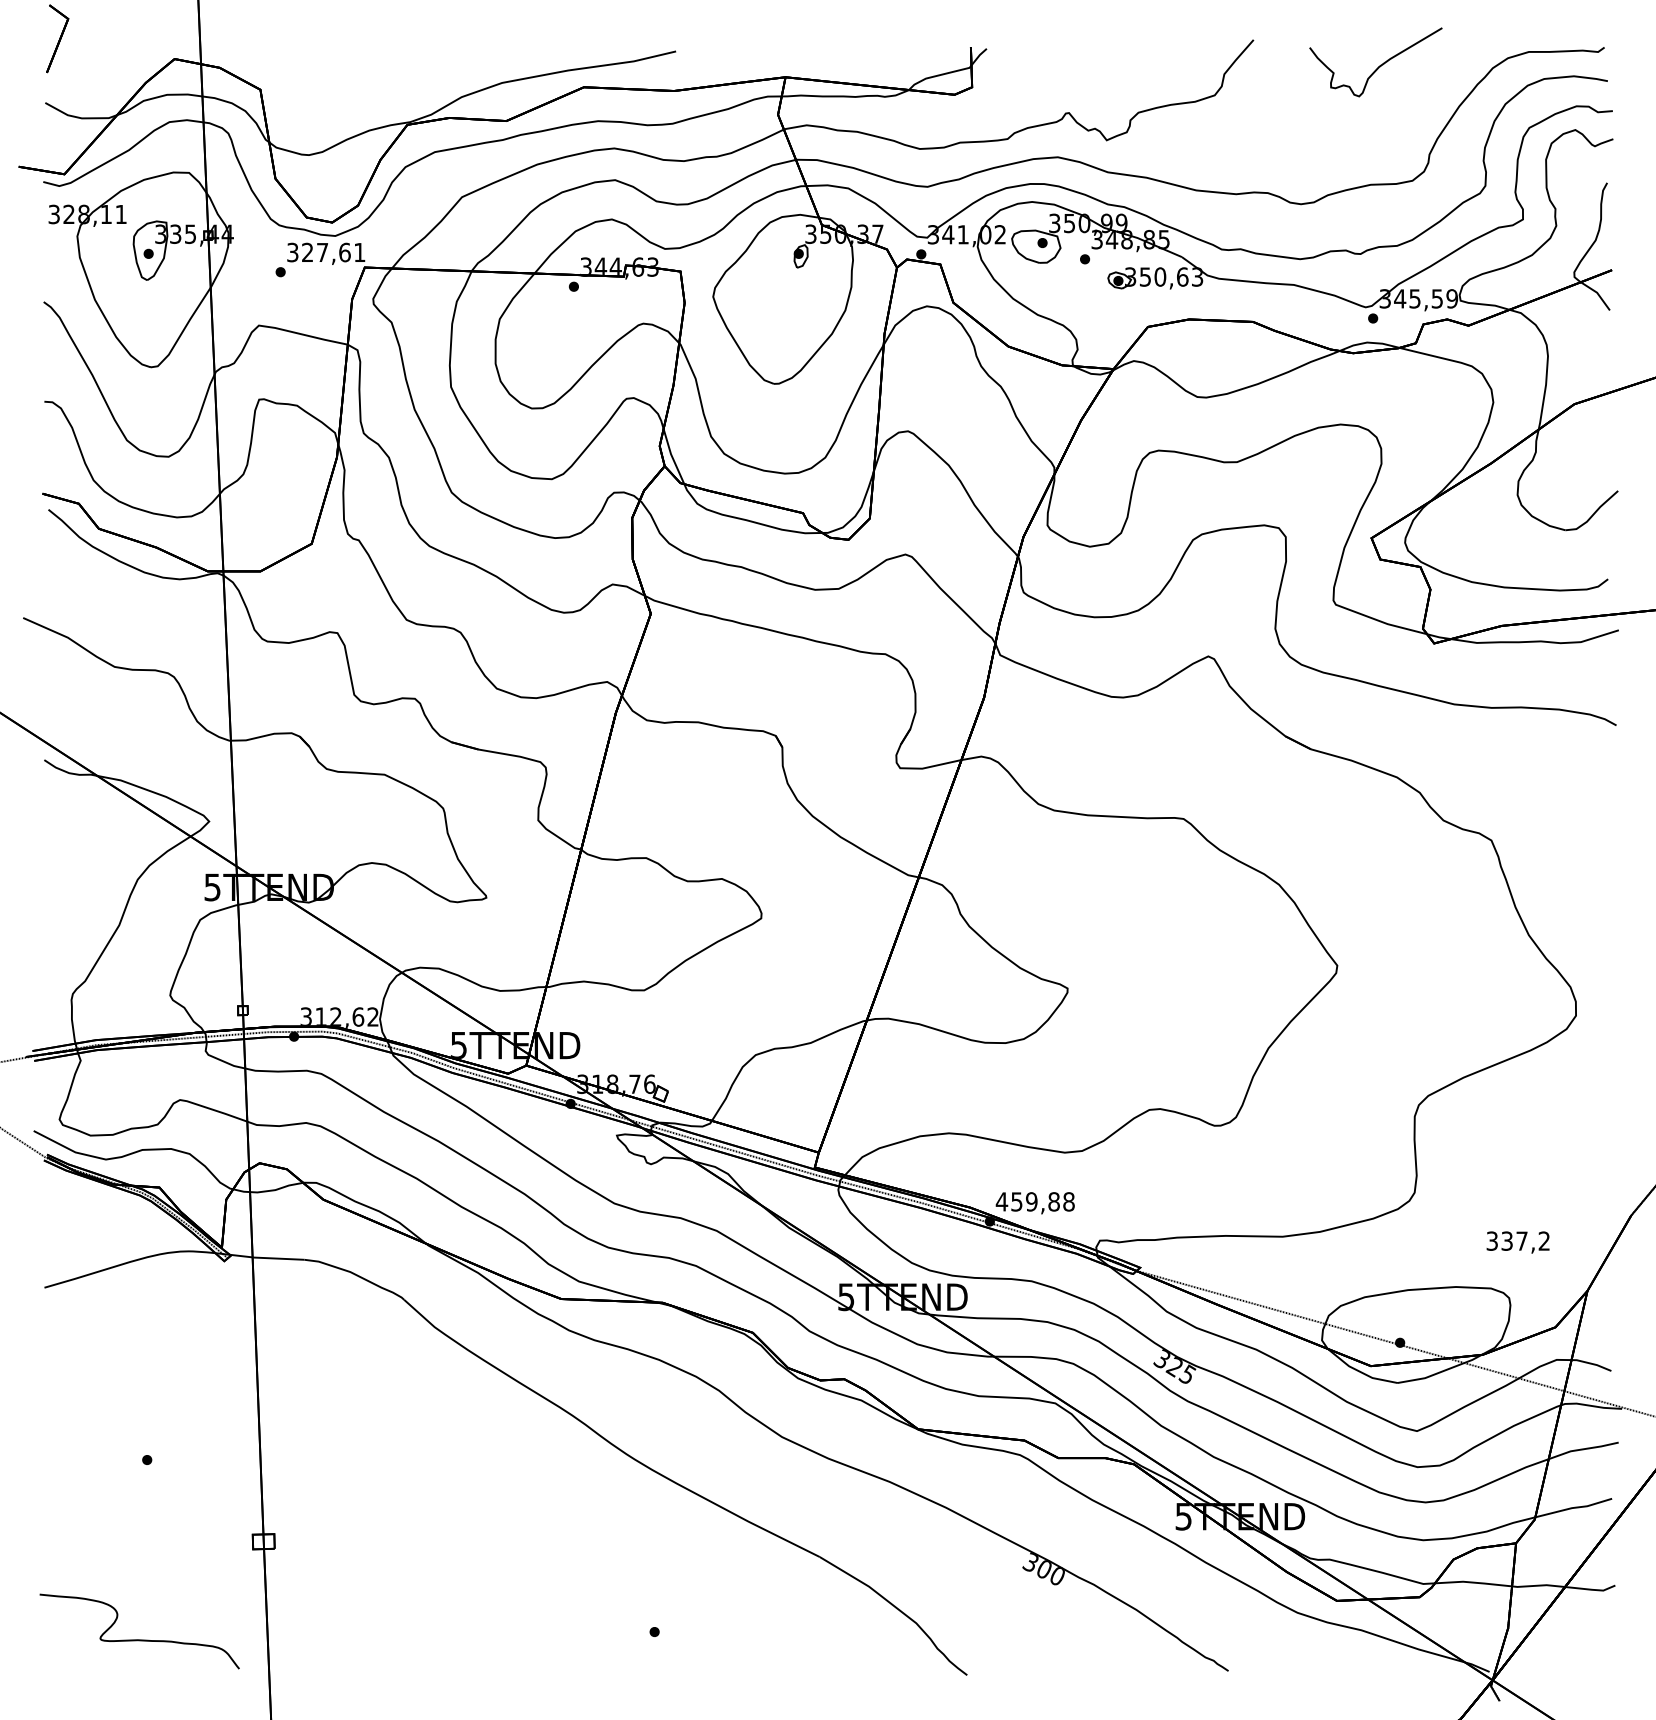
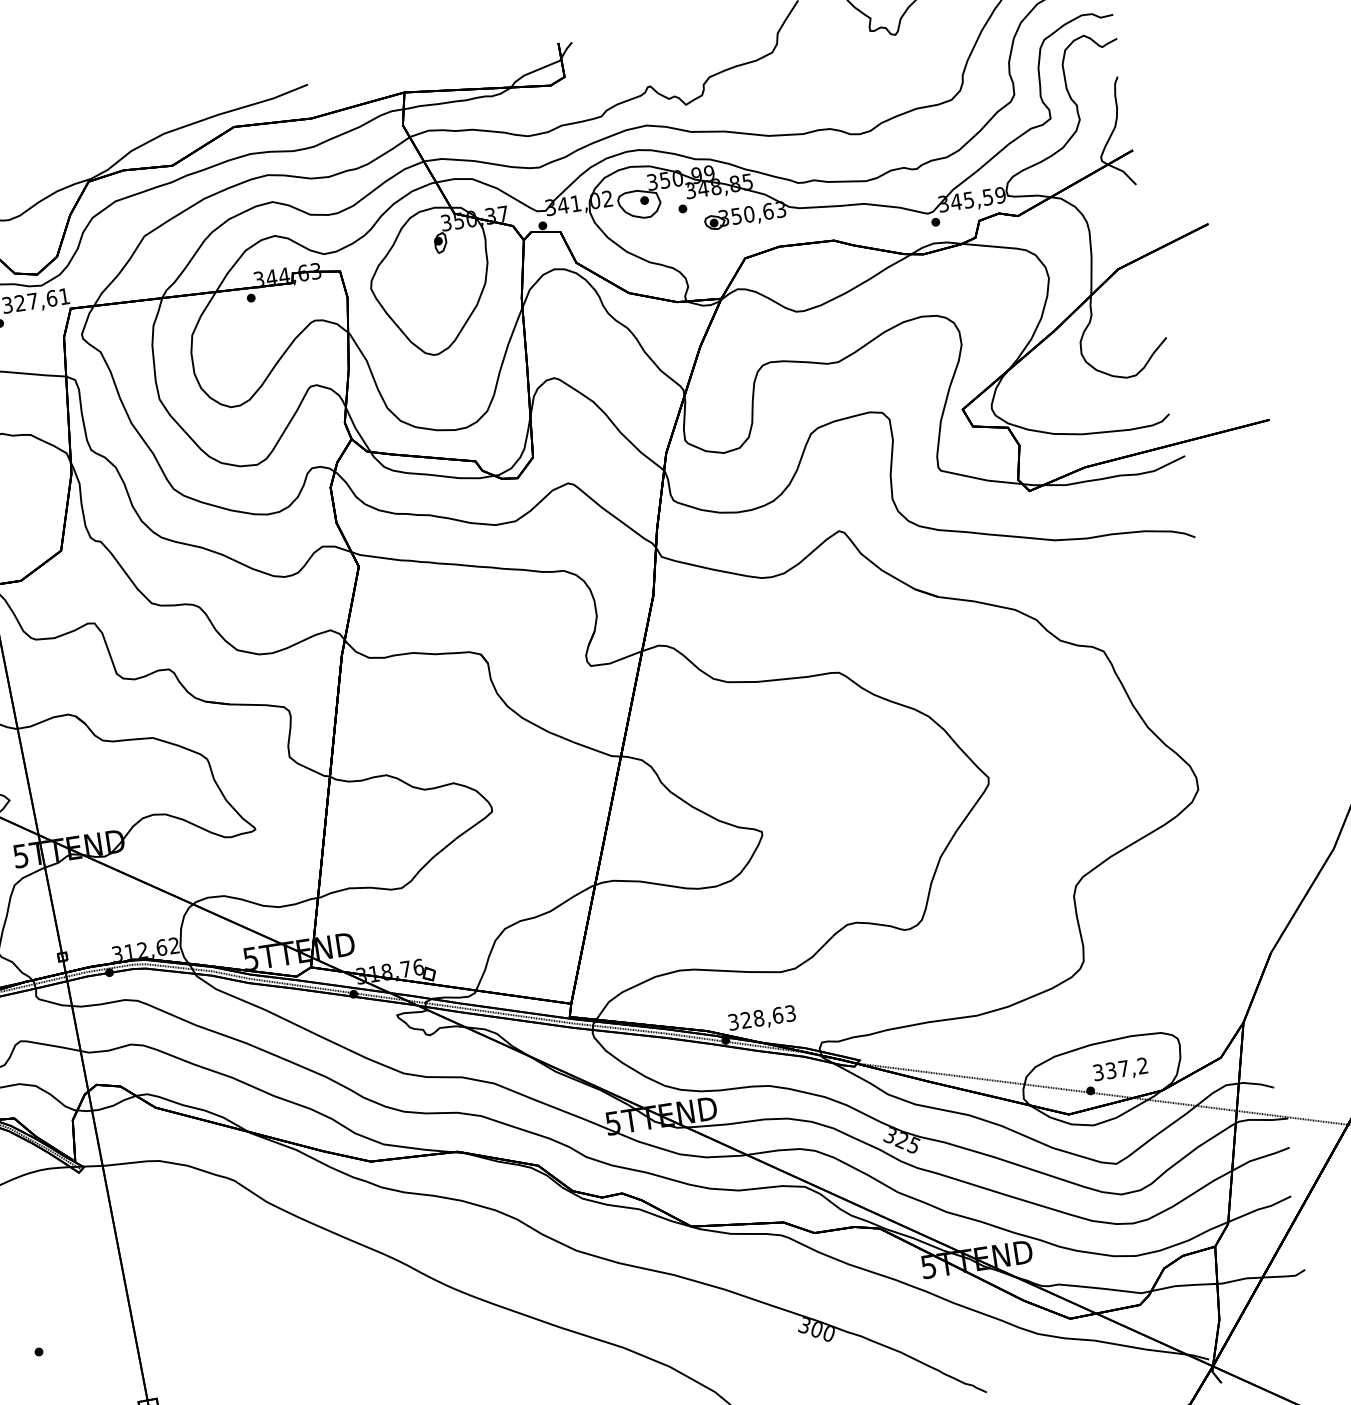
text: (1034, 1201) -> (761, 1017), 459,88 -> 328,63
text: (1517, 1242) -> (1120, 1070), moved

